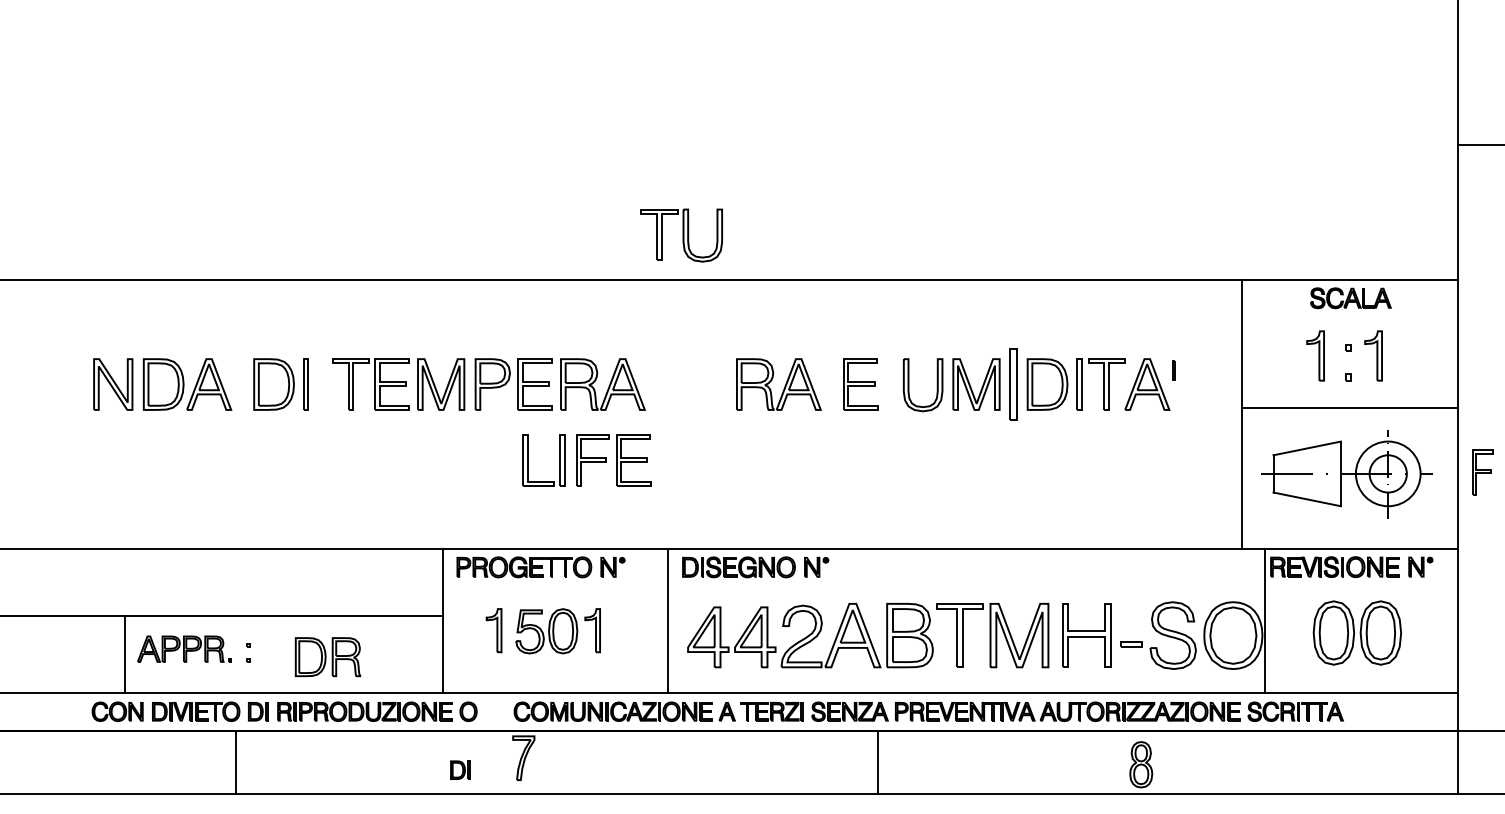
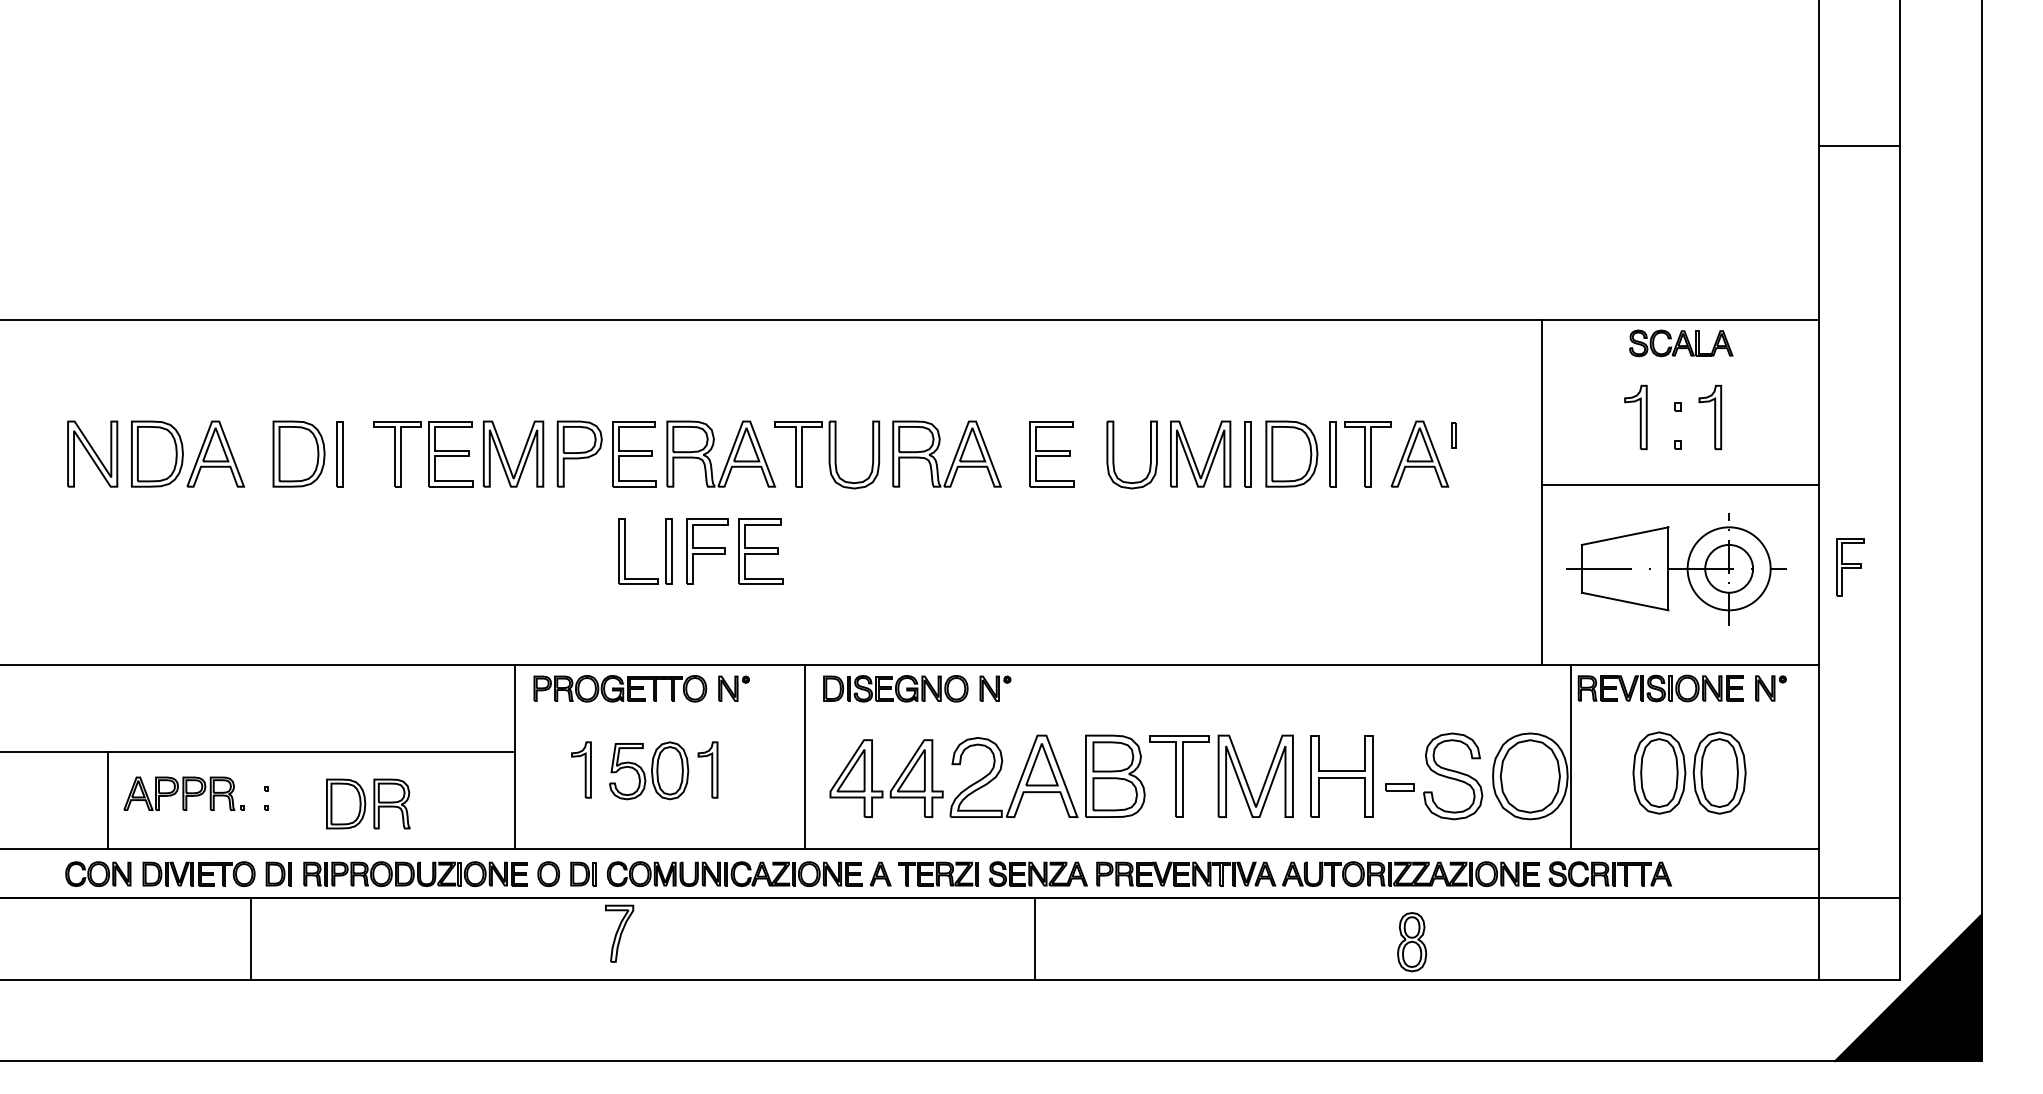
part: (681, 235) -> (827, 454), moved
part: (1012, 384) -> (1247, 454), size x0.71
line: (877, 761) -> (1034, 938), moved
part: (460, 769) -> (583, 873), moved

